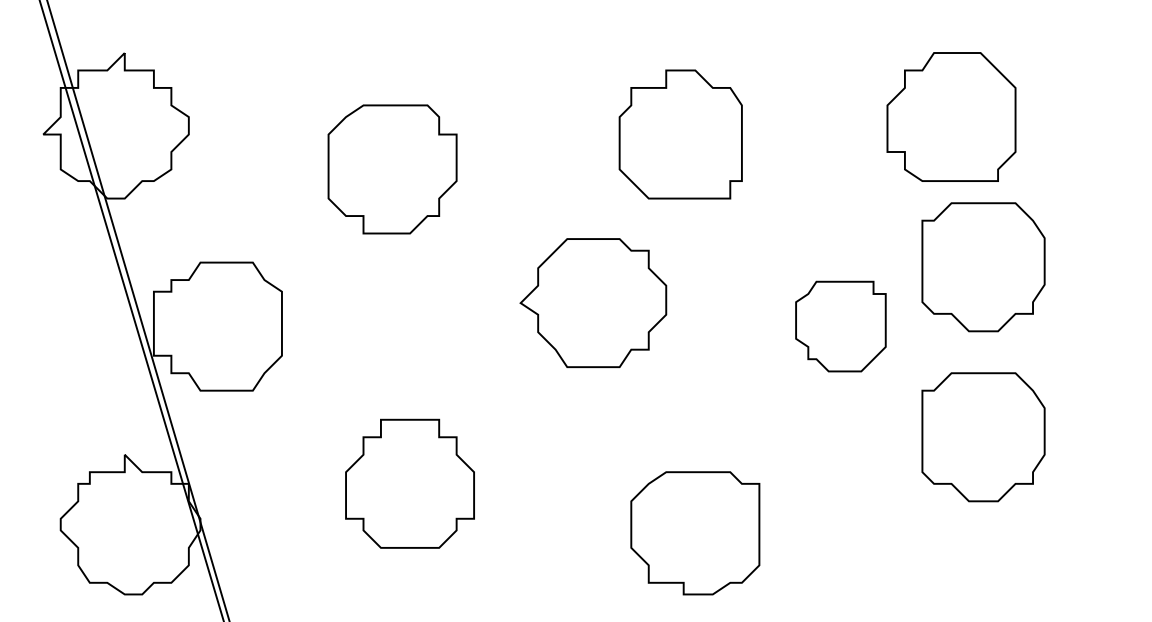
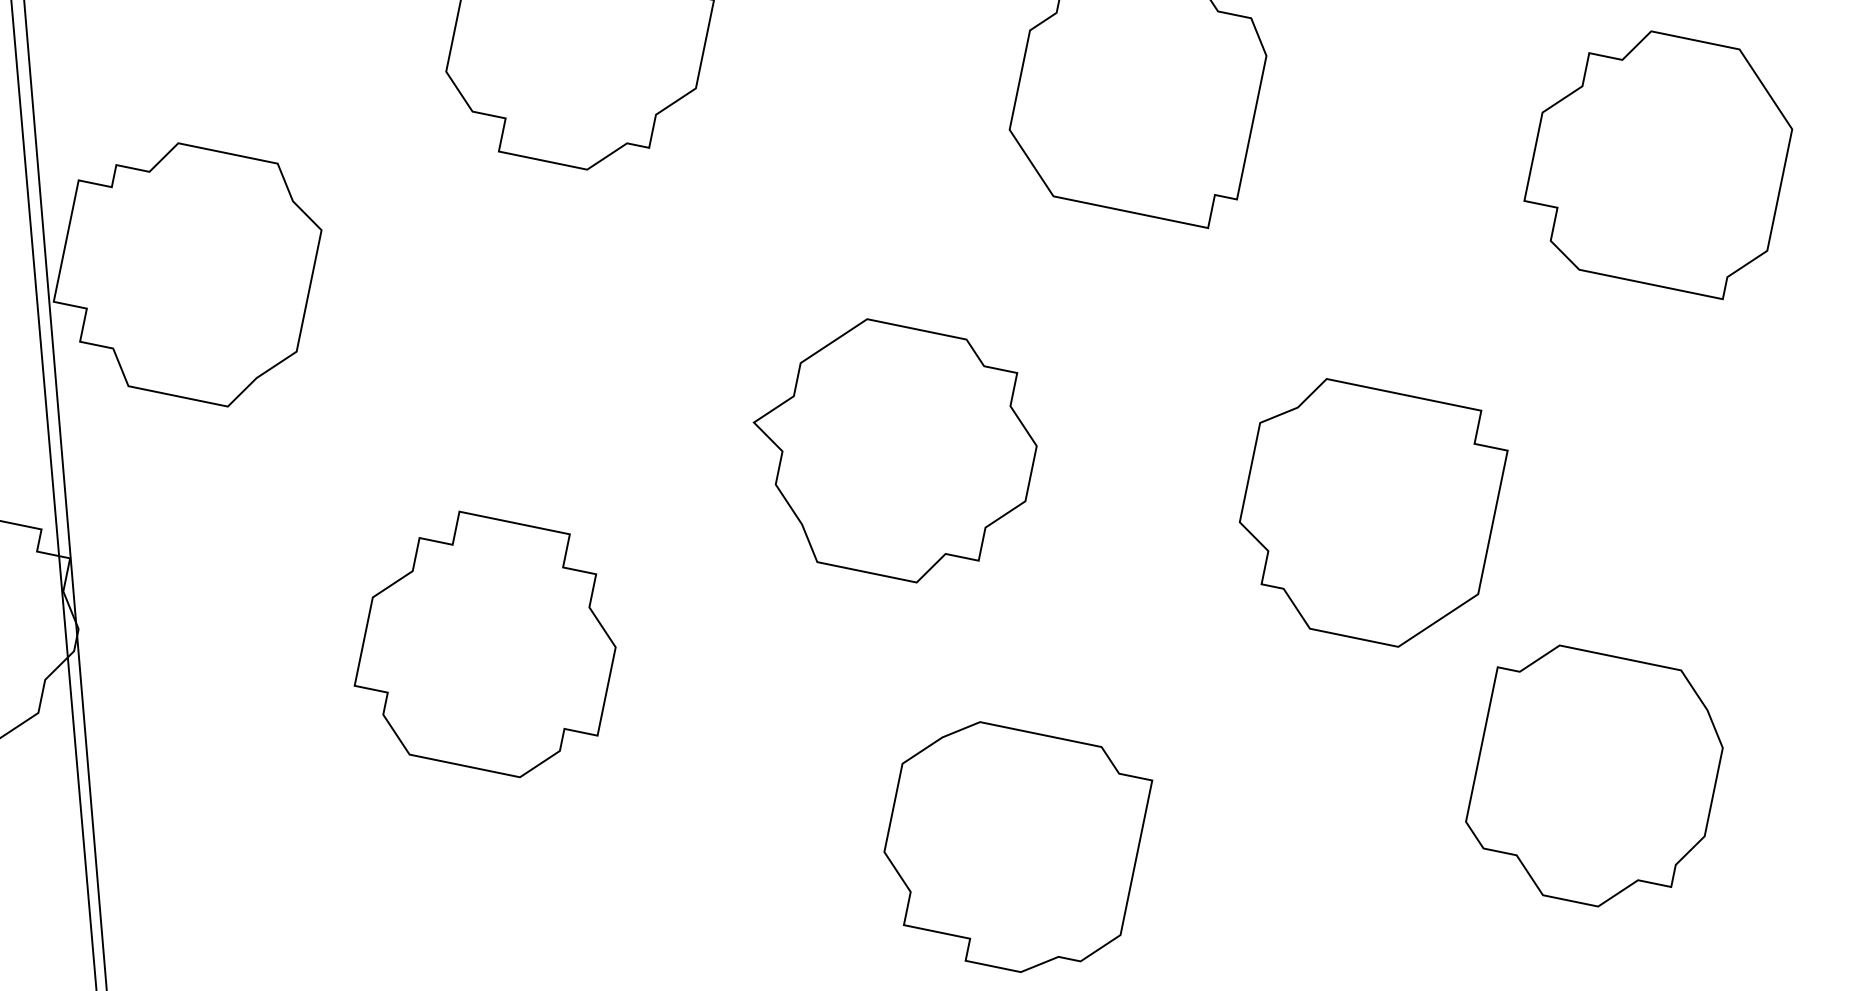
part: (983, 267) -> (1661, 457), removed
part: (593, 302) -> (892, 449), moved
part: (840, 326) -> (1367, 513), size x1.43

